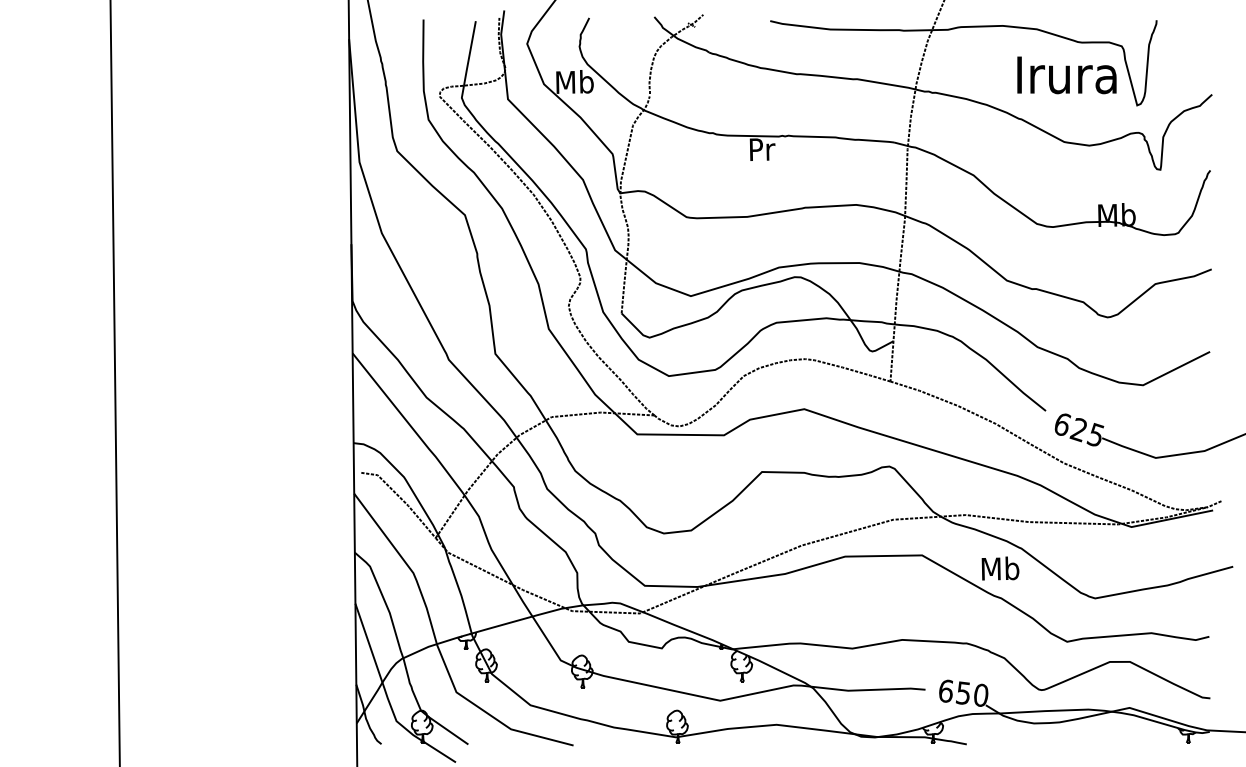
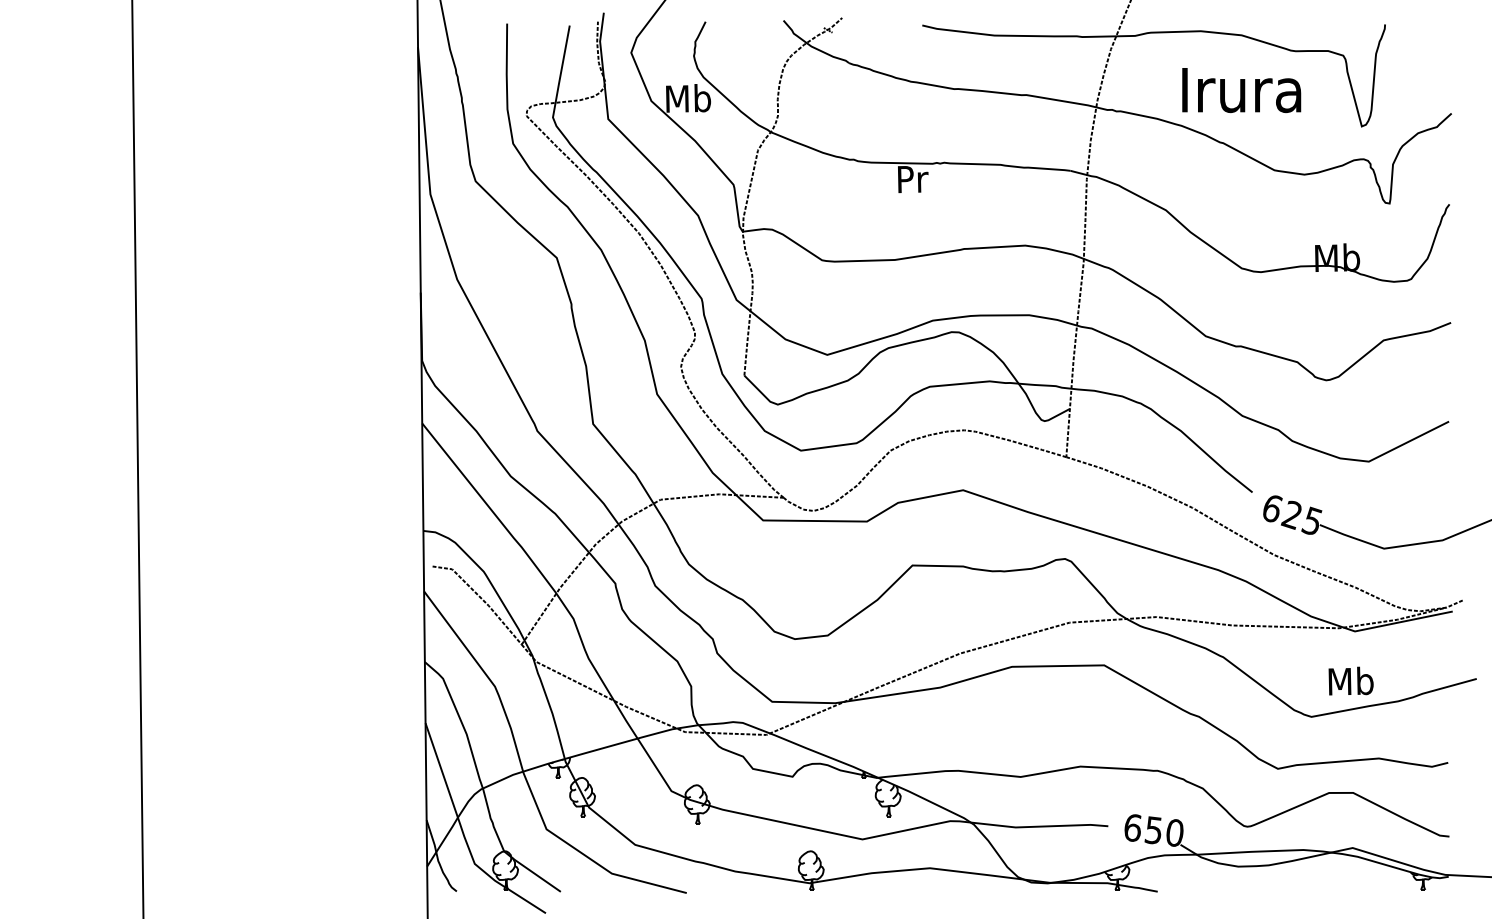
text: (1066, 75) -> (1241, 90), moved
text: (1000, 568) -> (1350, 680), moved

